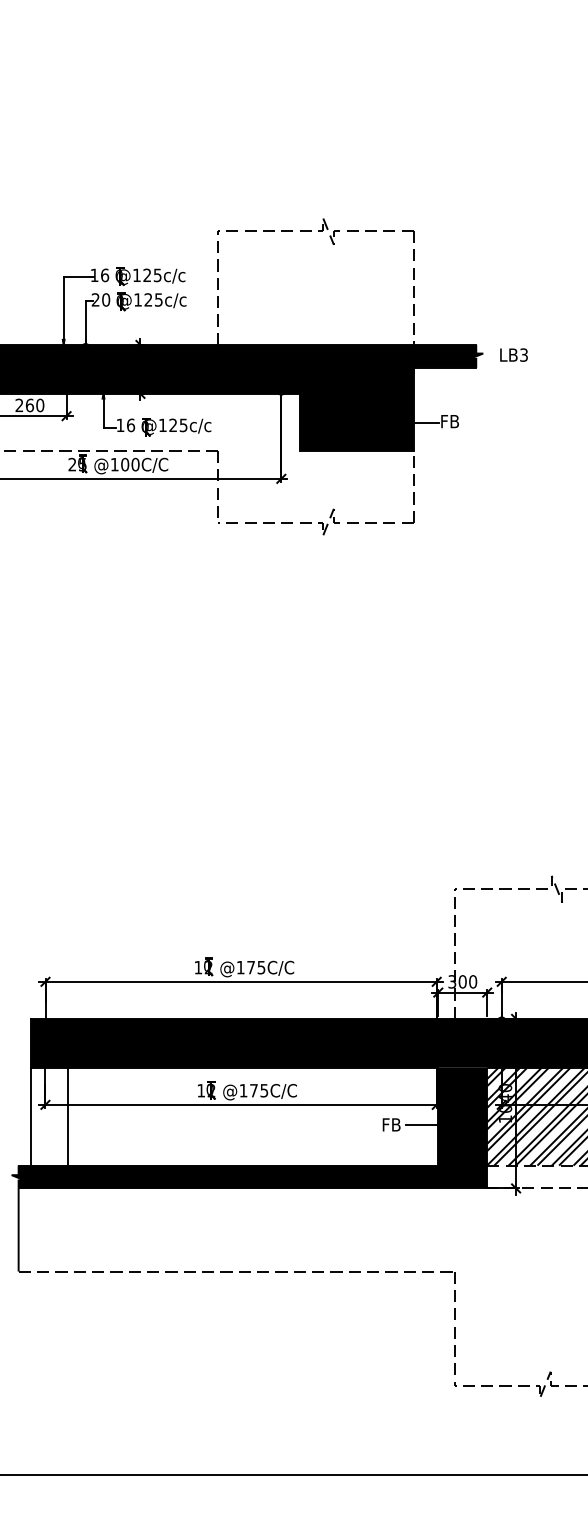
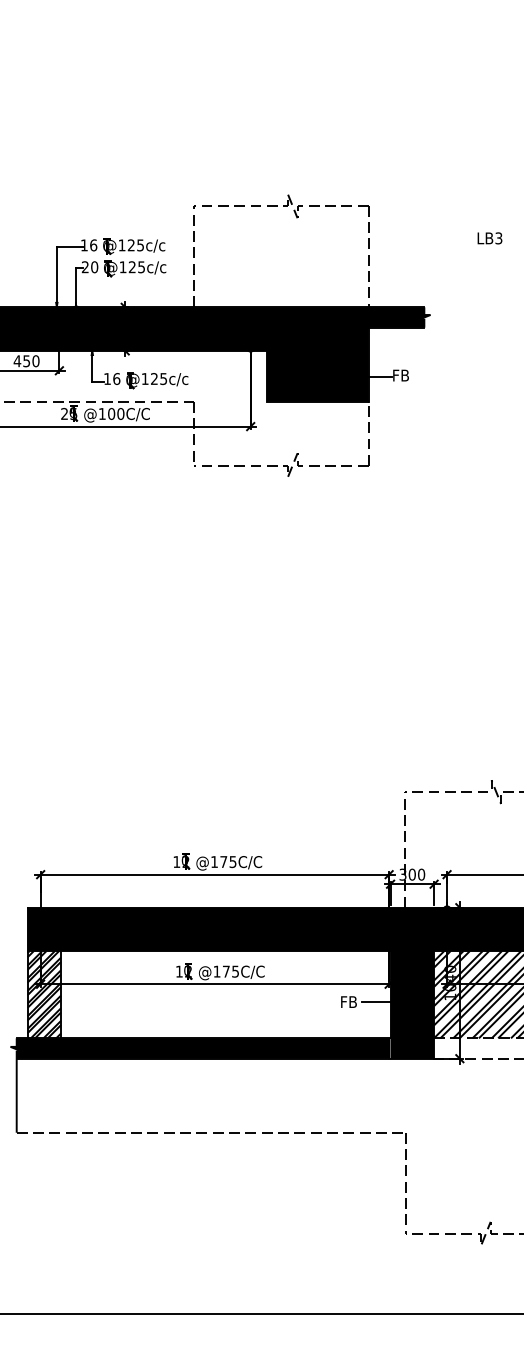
text: (513, 355) -> (489, 238), moved
text: (24, 405) -> (21, 361), 260 -> 450
hatch: (48, 1116) -> (43, 994), added

